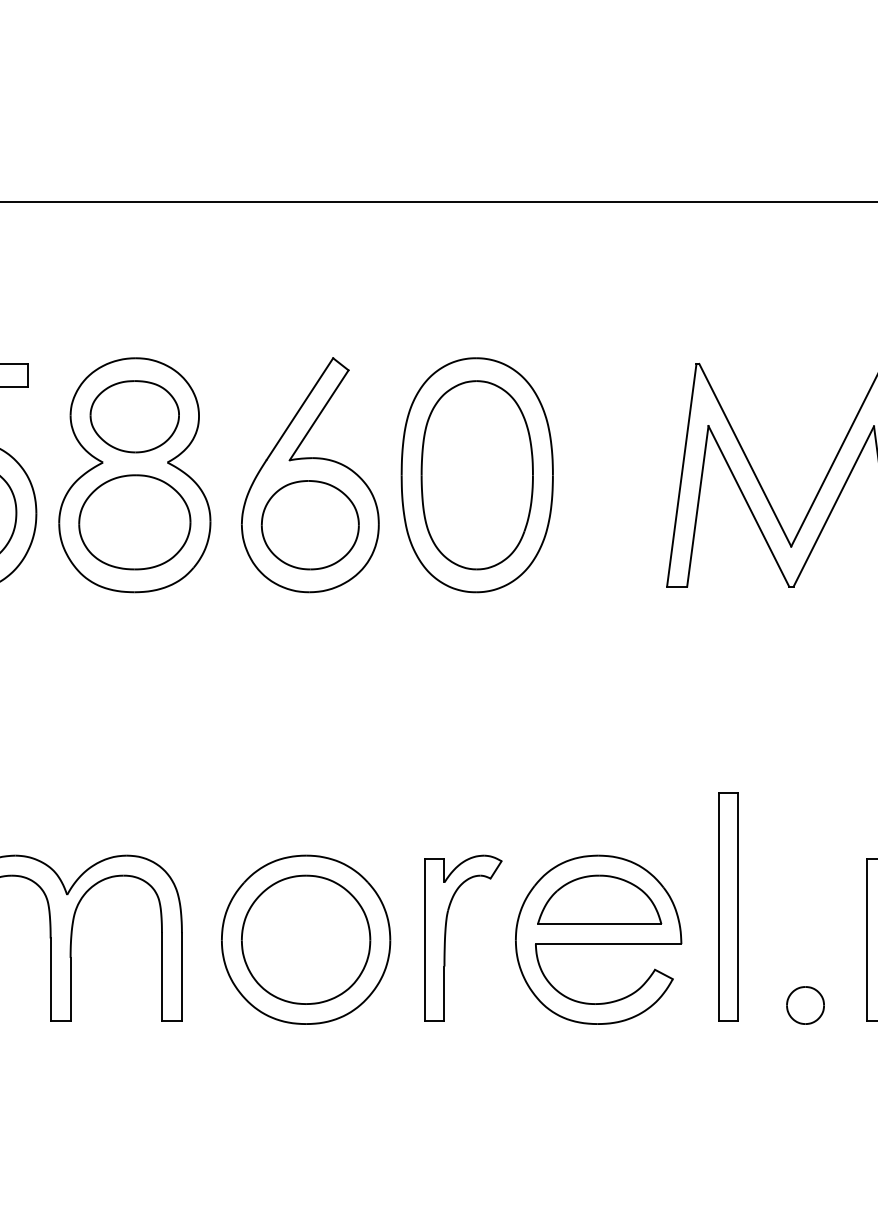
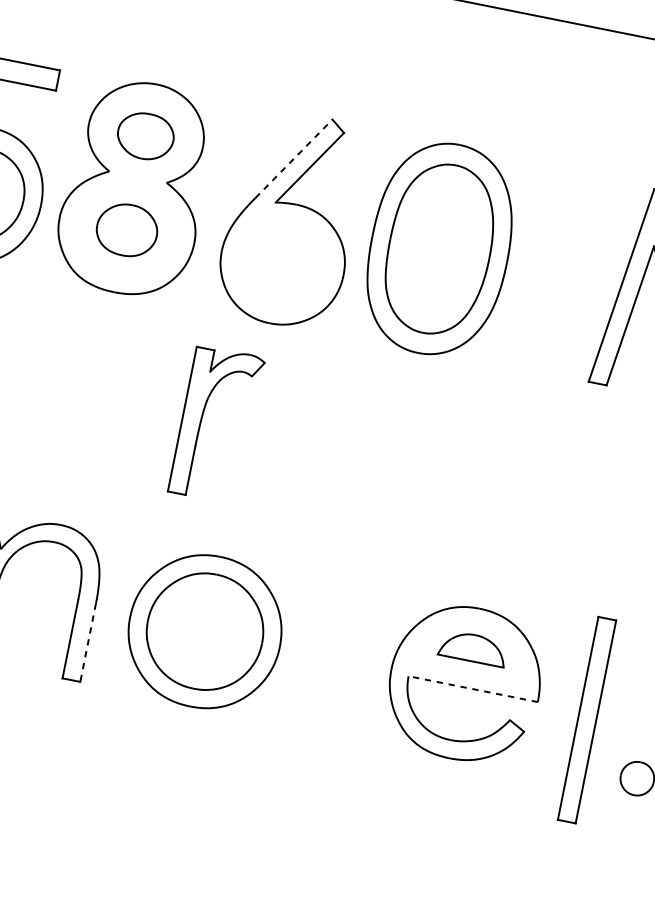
line: (299, 409) -> (293, 159), solid -> dashed
part: (134, 416) -> (145, 136), size x0.7
part: (134, 522) -> (126, 230), size x0.6
part: (309, 525) -> (281, 264), removed
part: (599, 899) -> (473, 647), size x0.6
part: (728, 906) -> (587, 719), moved
part: (446, 935) -> (202, 419), moved
line: (608, 944) -> (473, 689), solid -> dashed
line: (181, 977) -> (87, 642), solid -> dashed

